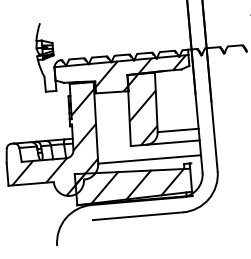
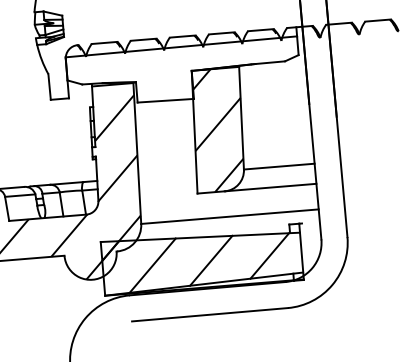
hatch: (140, 73) -> (214, 68), removed

